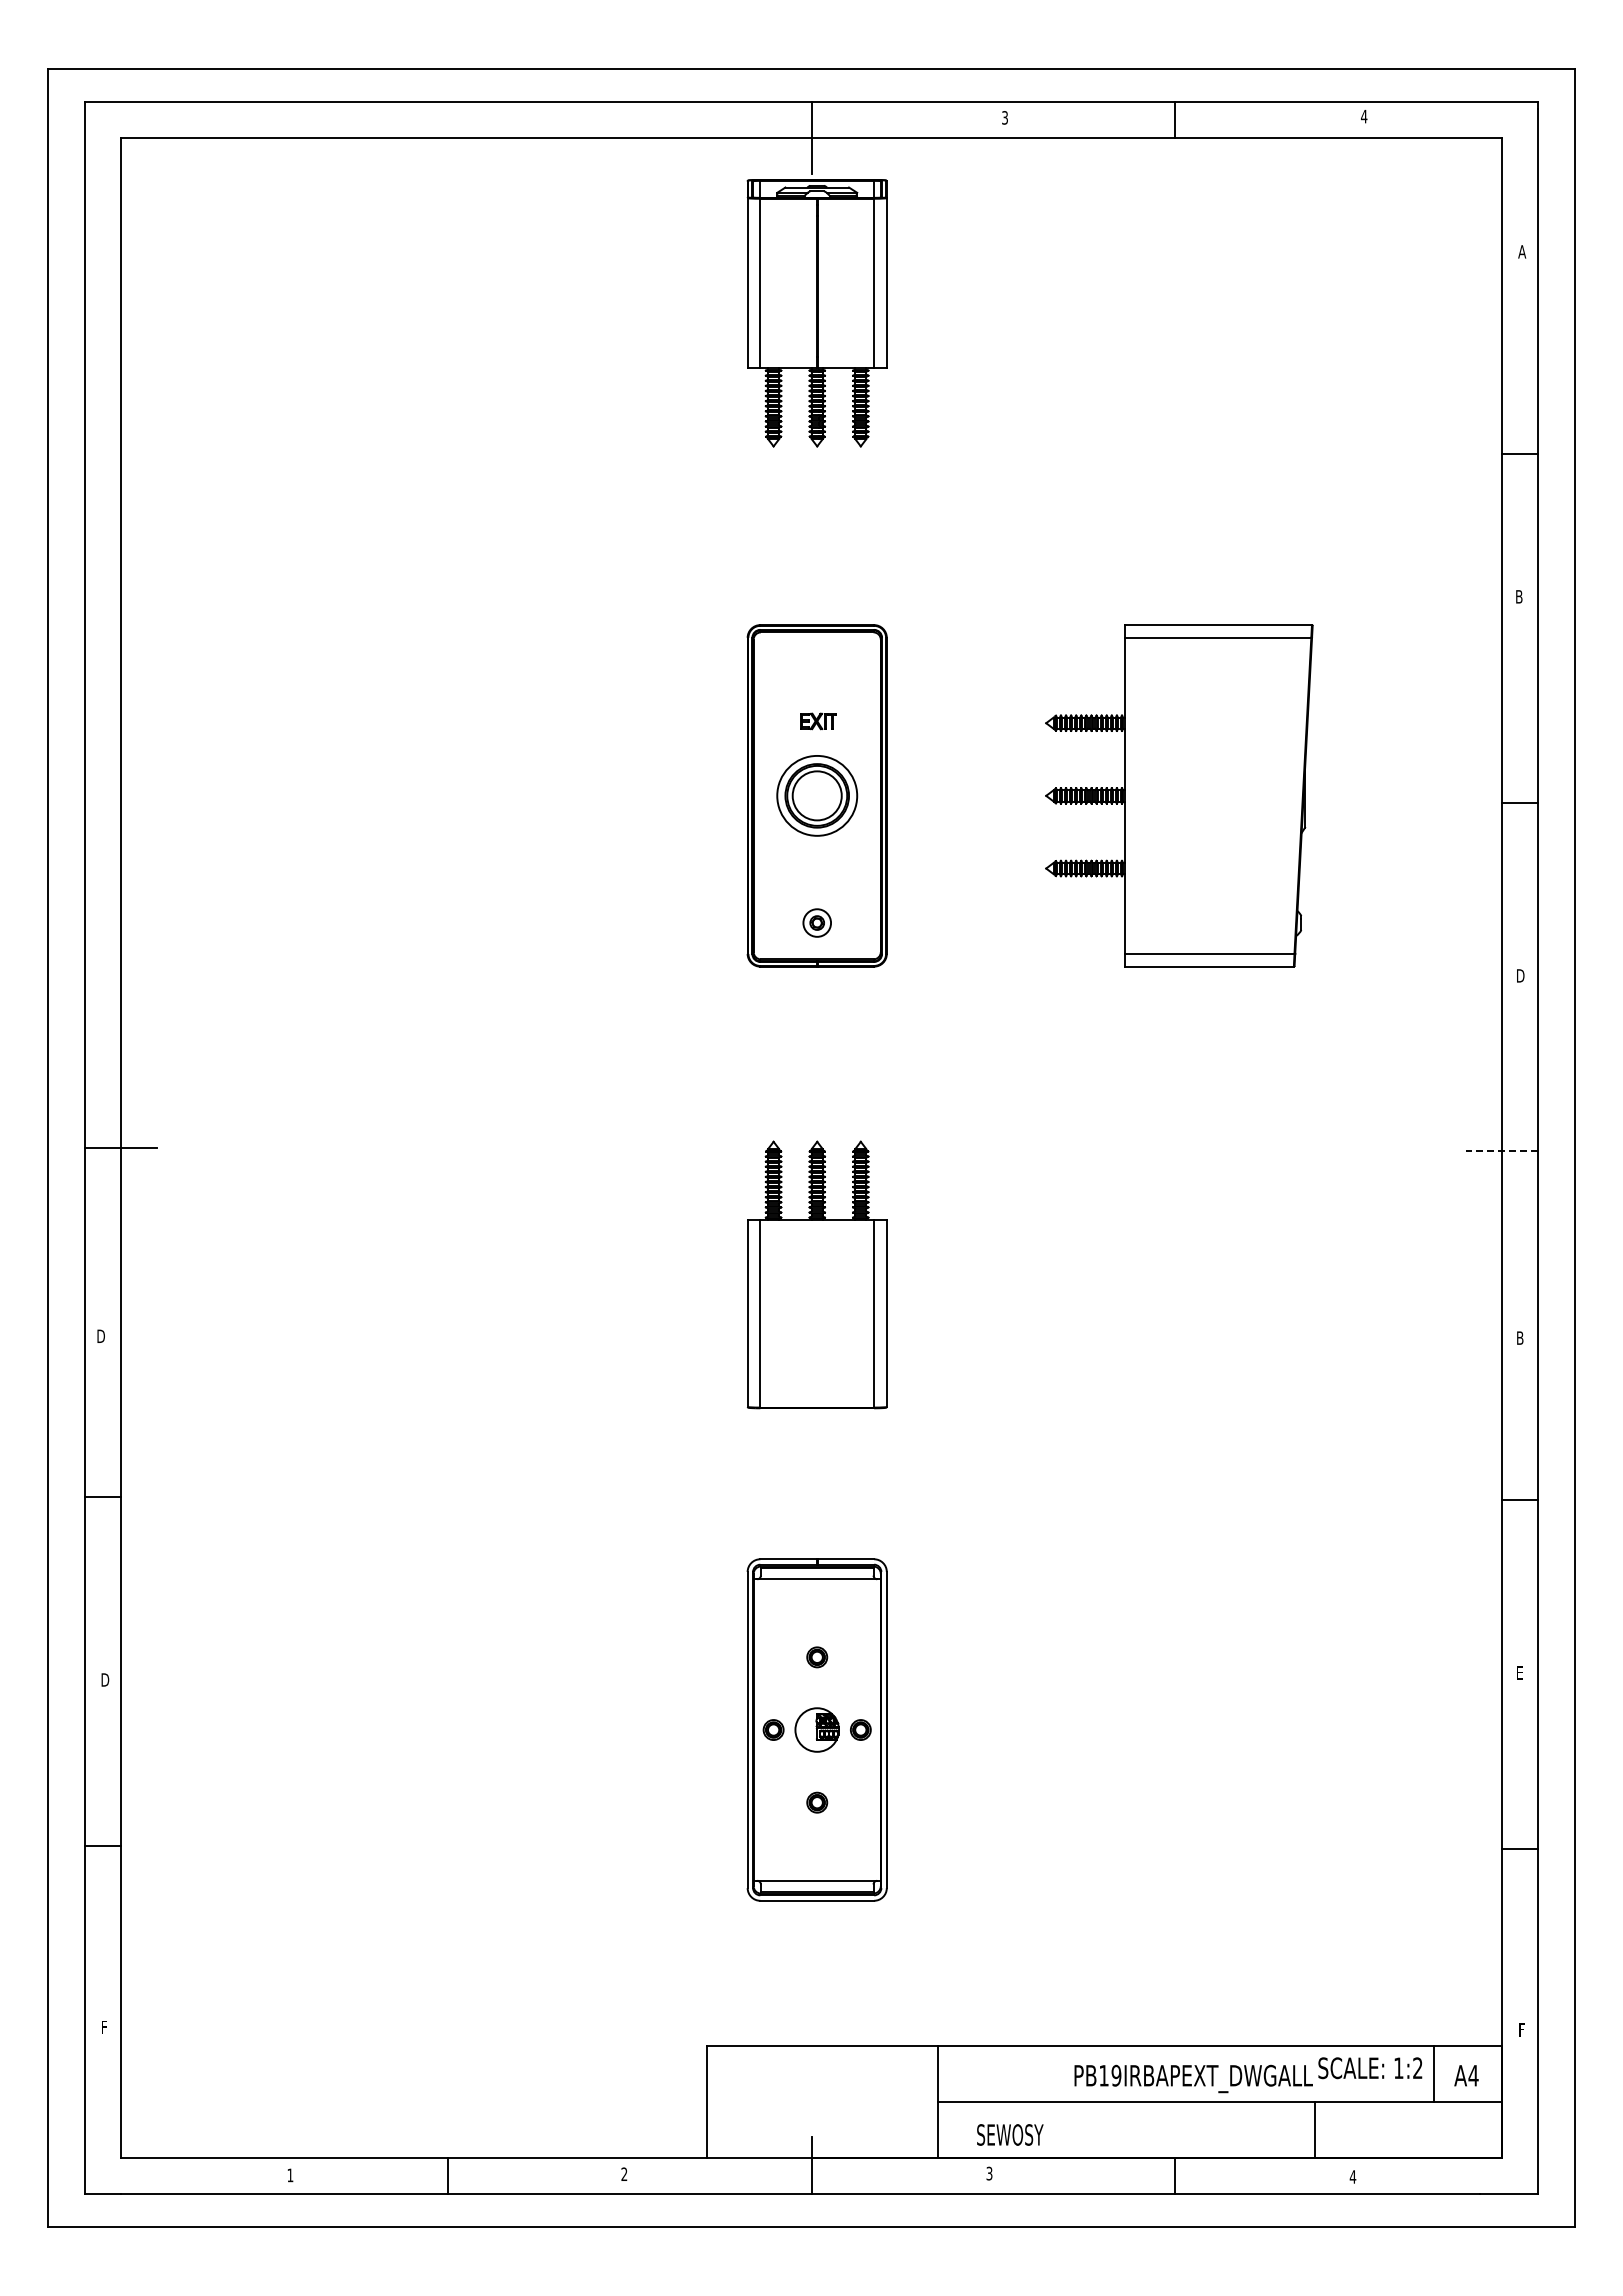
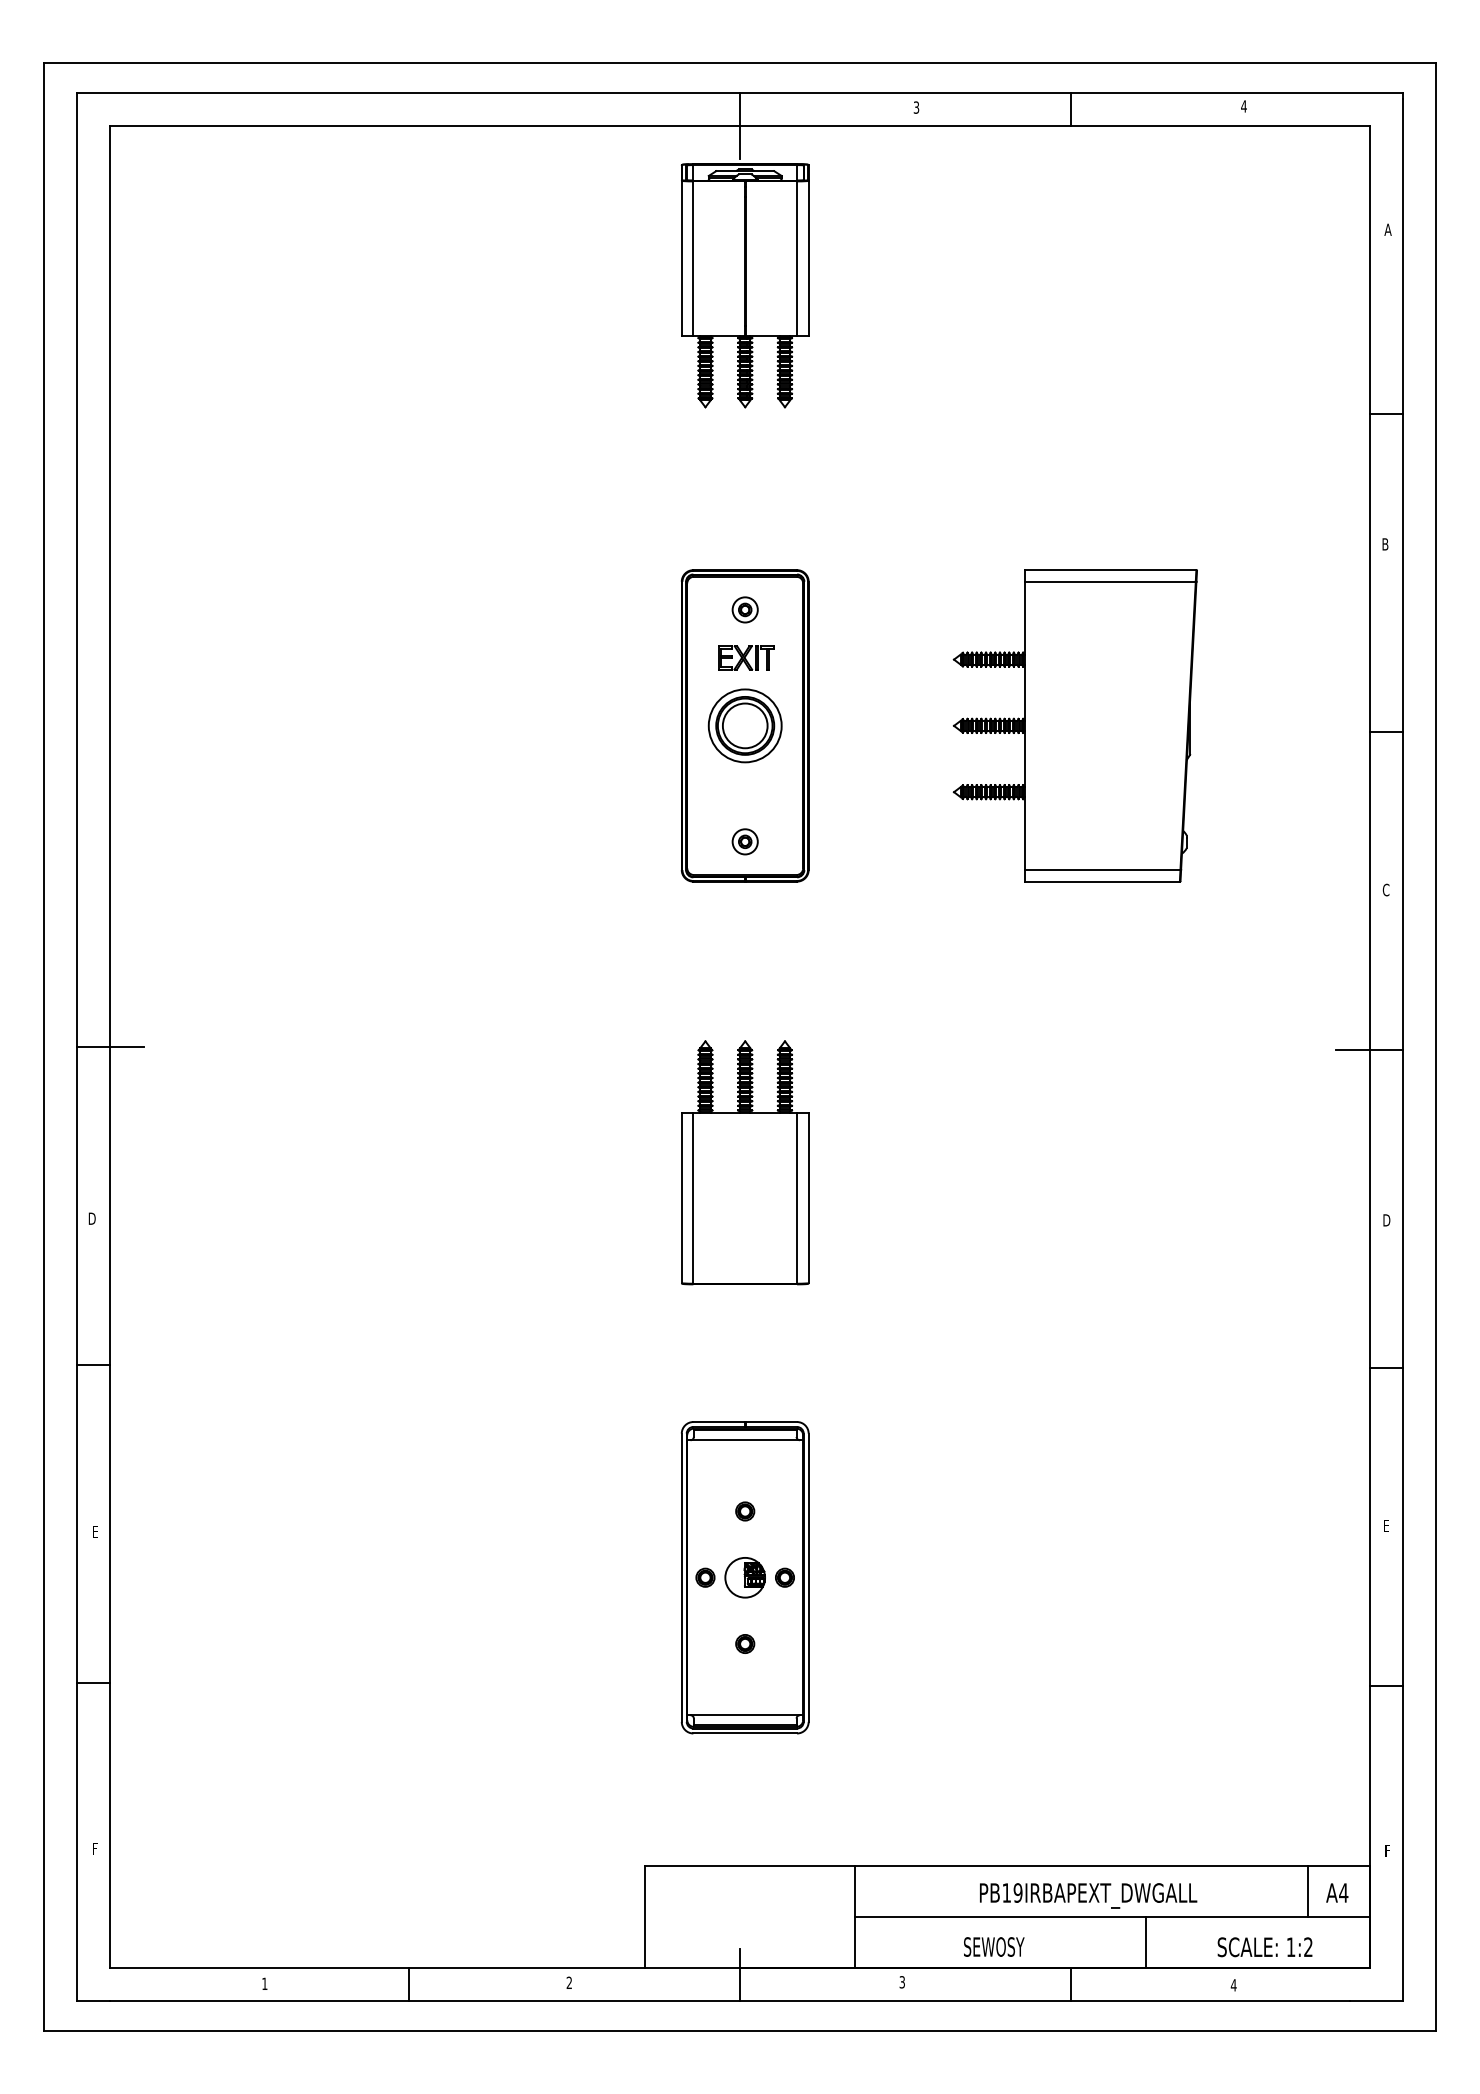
part: (816, 668) -> (744, 609), added
part: (818, 721) -> (746, 658), size x1.67
text: (1520, 975) -> (1386, 889), D -> C
line: (1501, 1151) -> (1369, 1050), dashed -> solid
text: (1521, 1338) -> (1387, 1220), B -> D
text: (105, 1679) -> (96, 1531), D -> E
text: (1370, 2068) -> (1265, 1947), moved
line: (1315, 2130) -> (1146, 1942), moved
text: (1010, 2134) -> (994, 1946), moved

